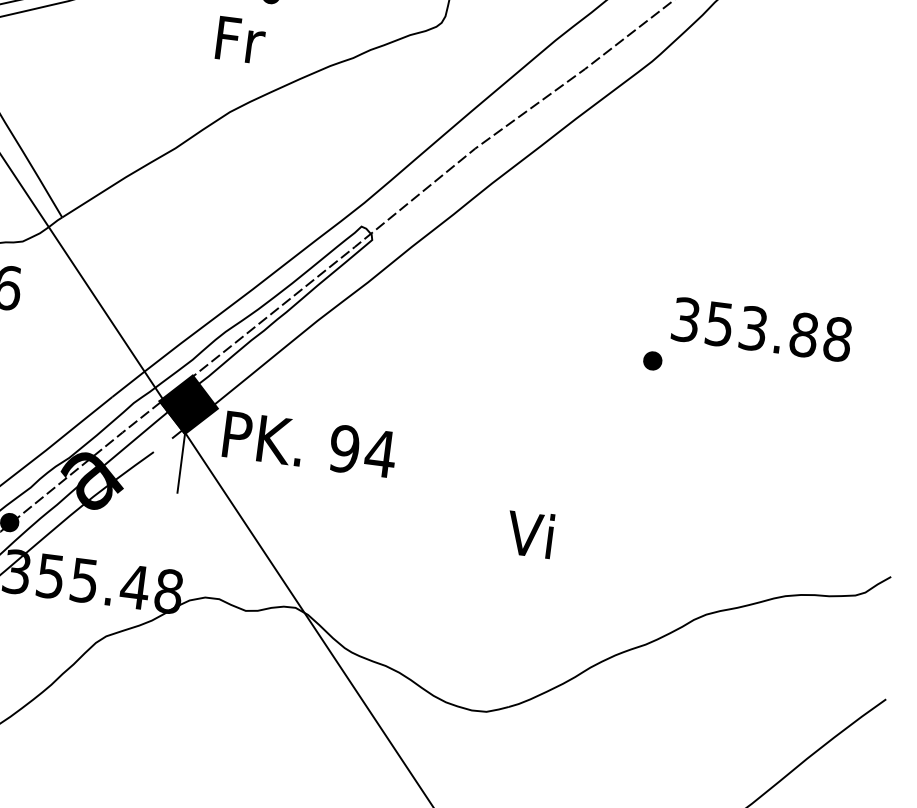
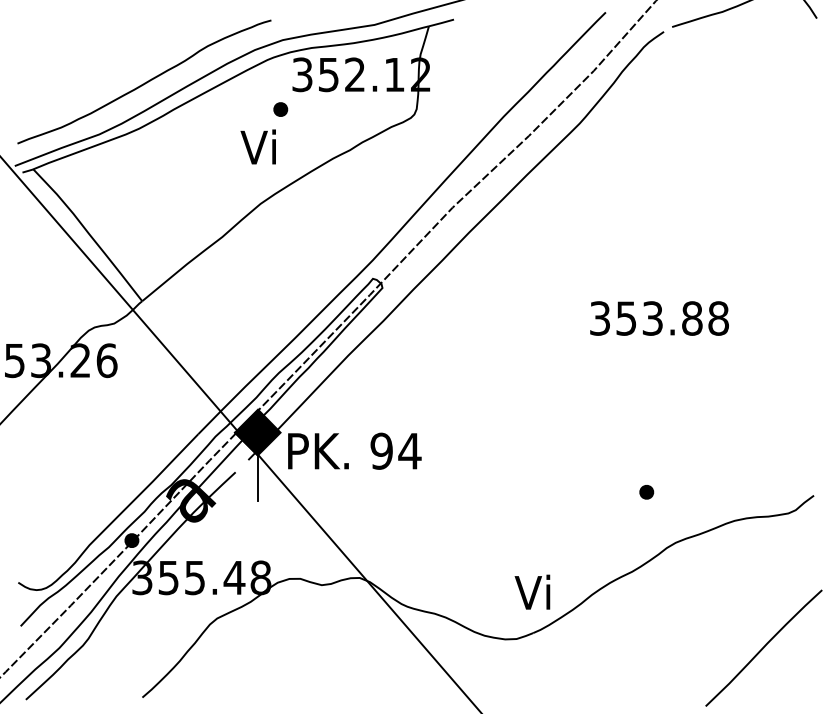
text: (239, 38) -> (260, 146), Fr -> Vi
text: (761, 329) -> (659, 318), moved
part: (652, 361) -> (646, 492), moved
text: (530, 533) -> (532, 591), moved

